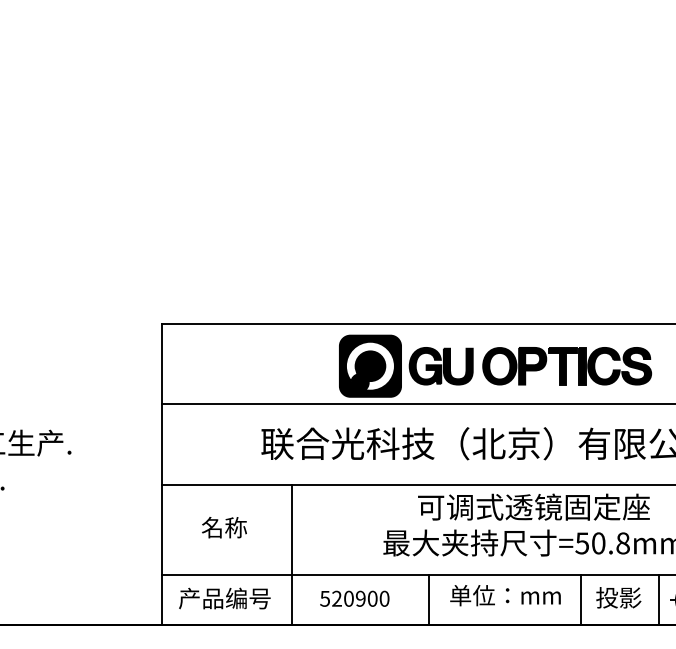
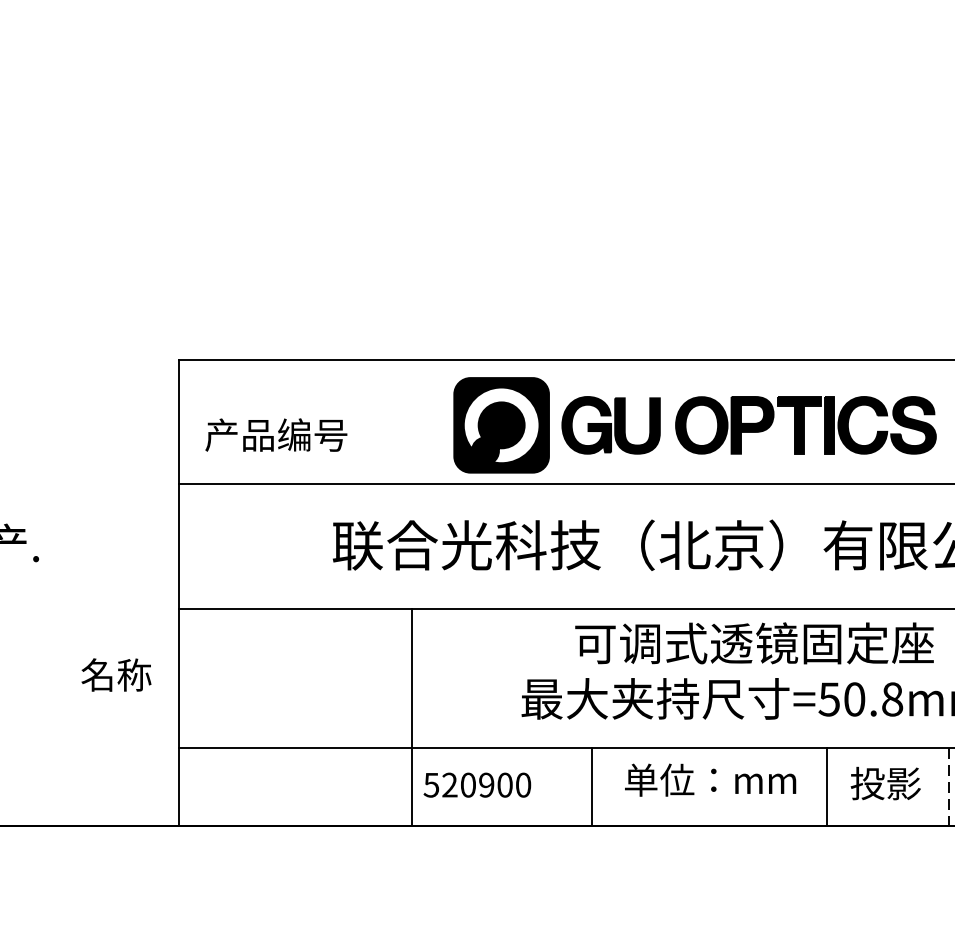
text: (224, 527) -> (116, 674), moved
line: (291, 554) -> (411, 716), moved
text: (224, 598) -> (275, 435), moved
line: (659, 600) -> (948, 787), solid -> dashed

